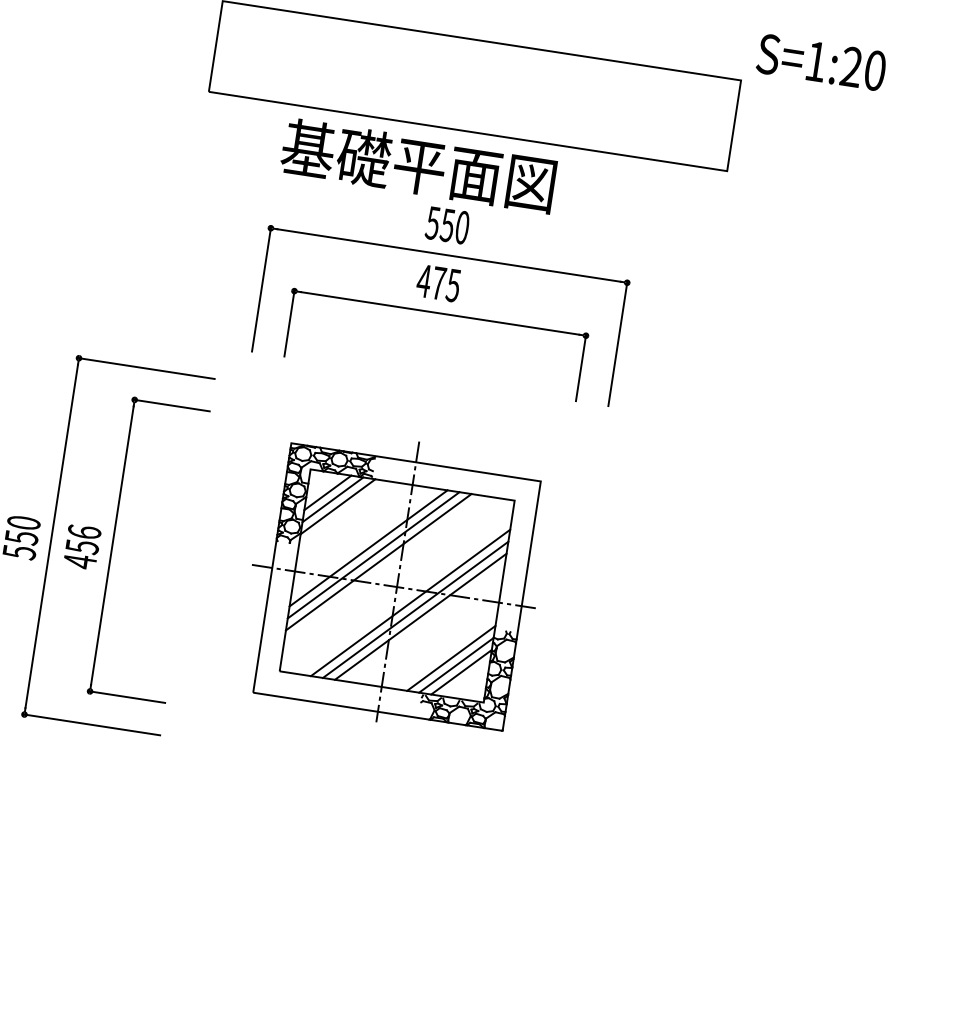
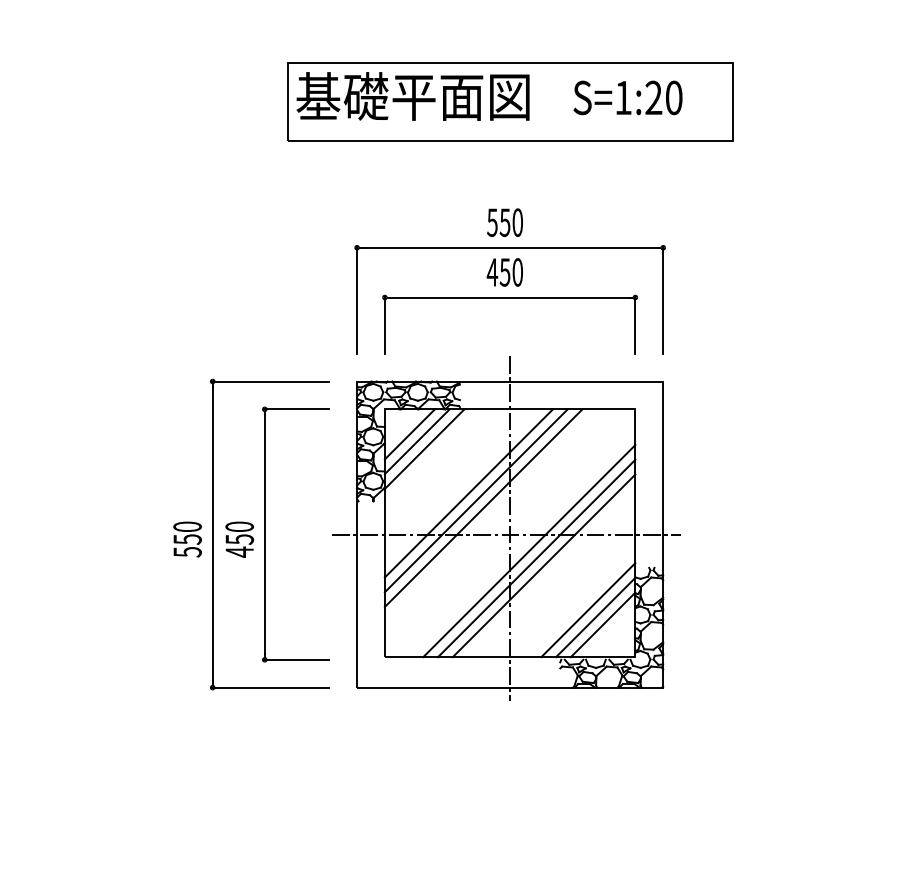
text: (821, 61) -> (627, 97), moved
text: (417, 165) -> (412, 96), moved
text: (445, 284) -> (510, 272), 475 -> 450
text: (84, 531) -> (239, 526), 456 -> 450
part: (394, 581) -> (506, 528), size x1.43

